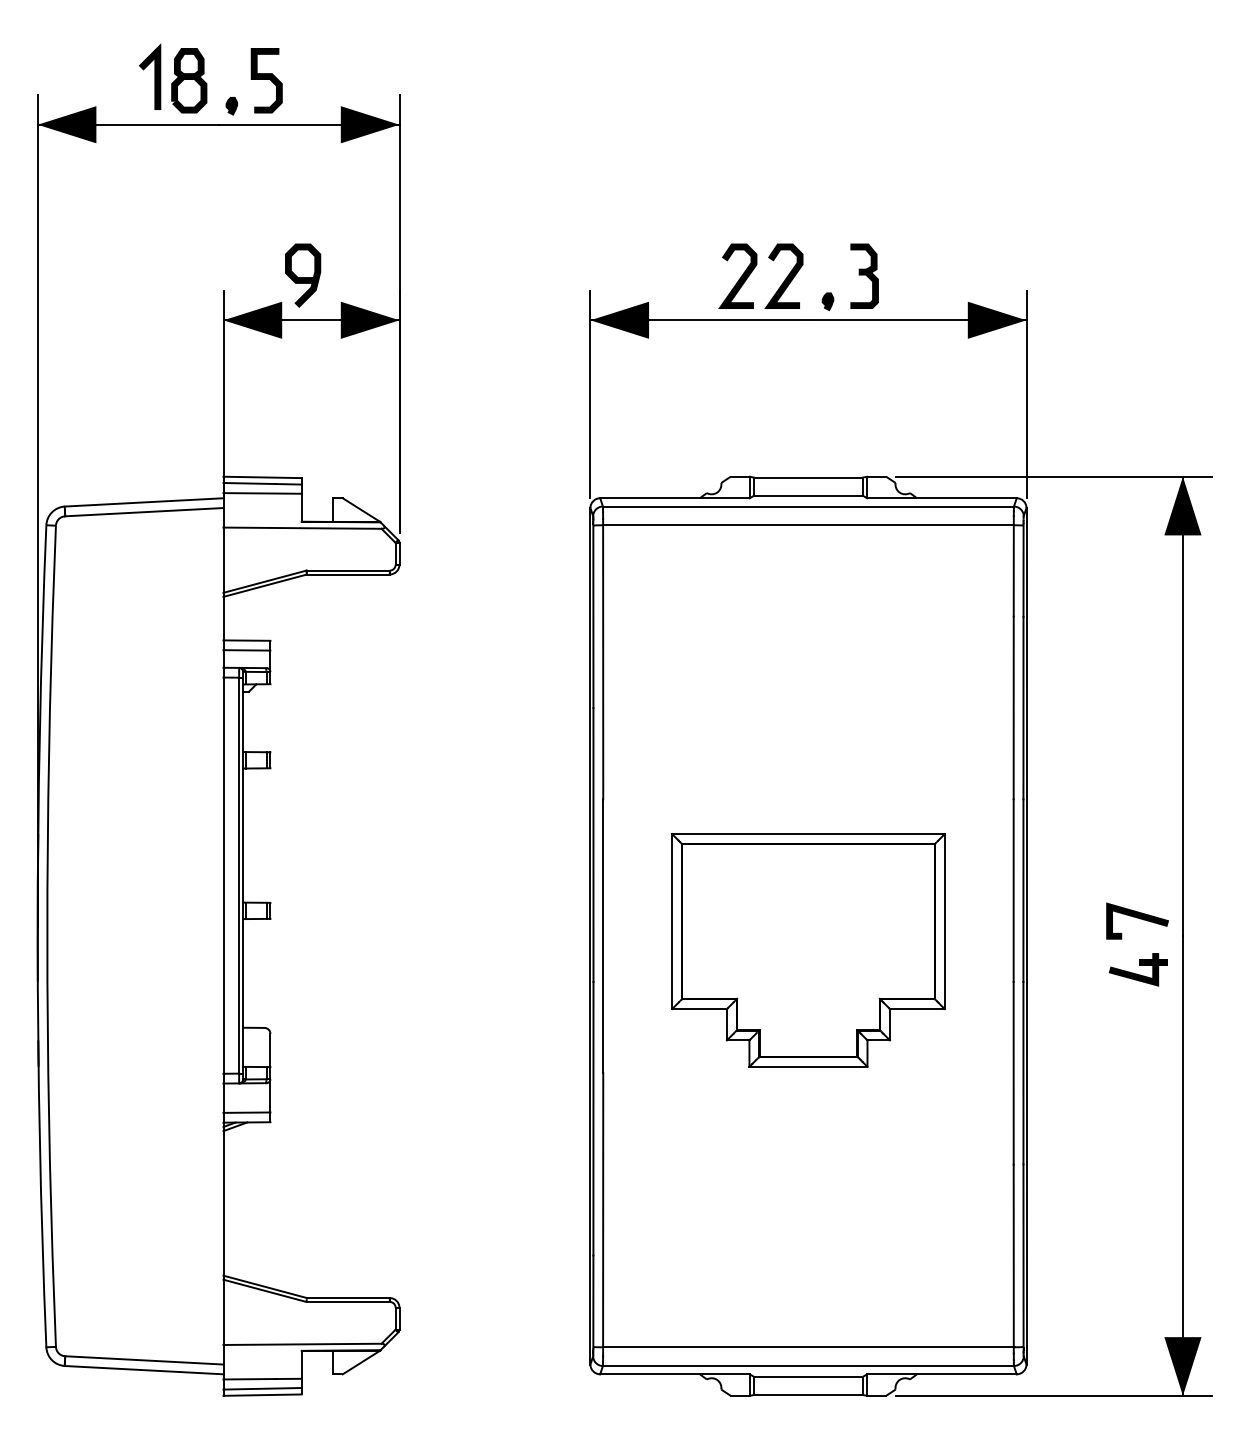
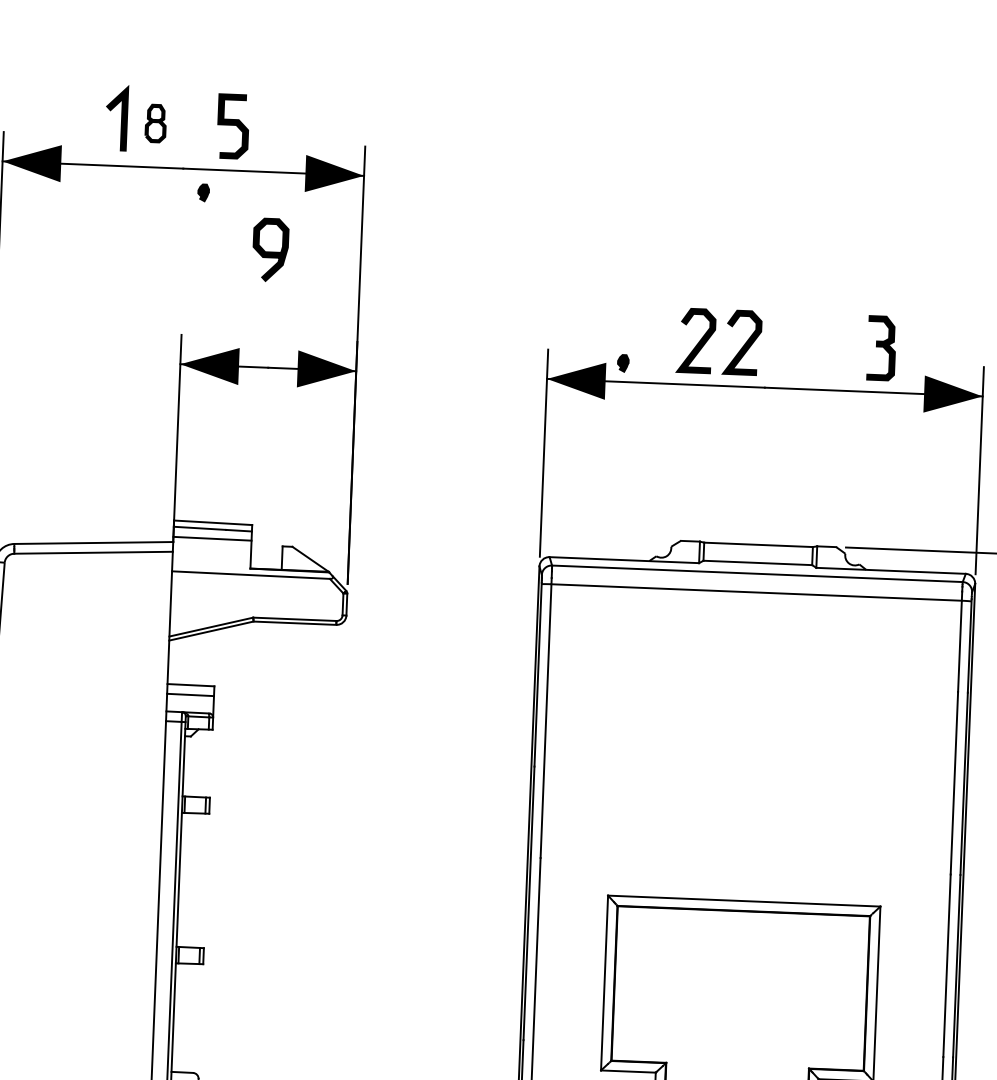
part: (189, 80) -> (156, 123), size x0.6
part: (231, 106) -> (203, 193), moved
part: (864, 275) -> (881, 347), moved
curve: (303, 277) -> (270, 251), moved
part: (827, 301) -> (622, 363), moved

